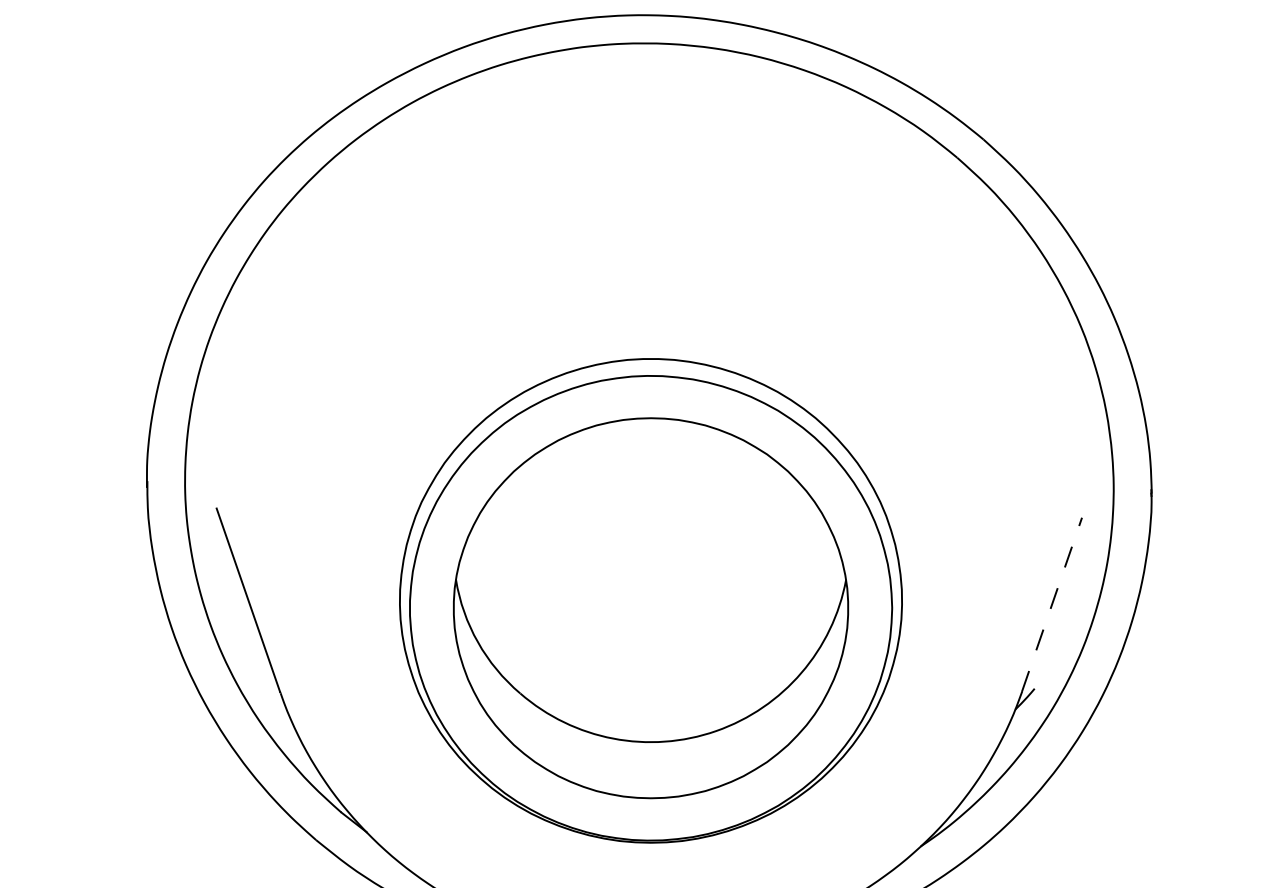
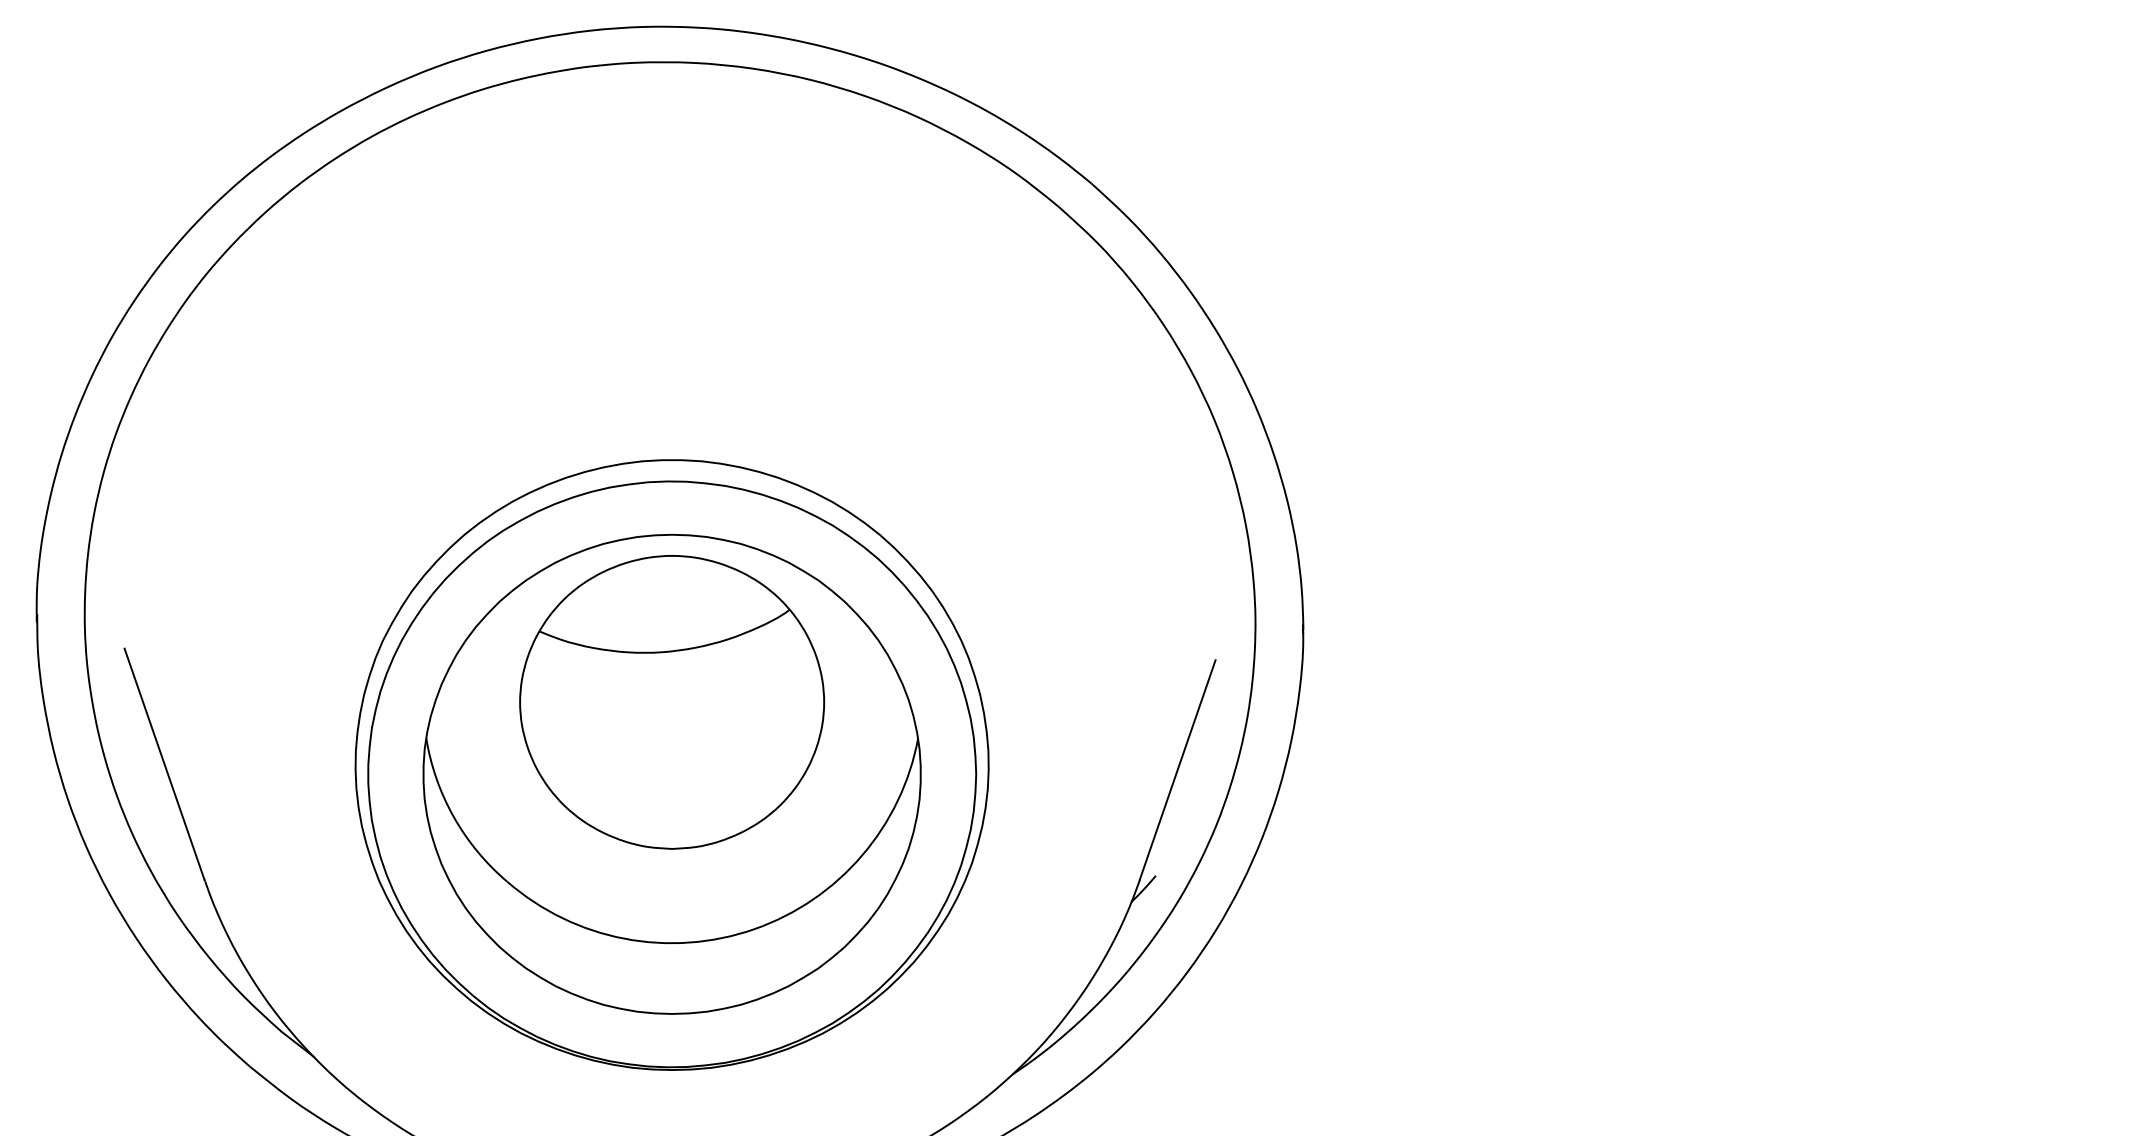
part: (651, 551) -> (672, 702), added
line: (1051, 604) -> (1177, 769), dashed -> solid

